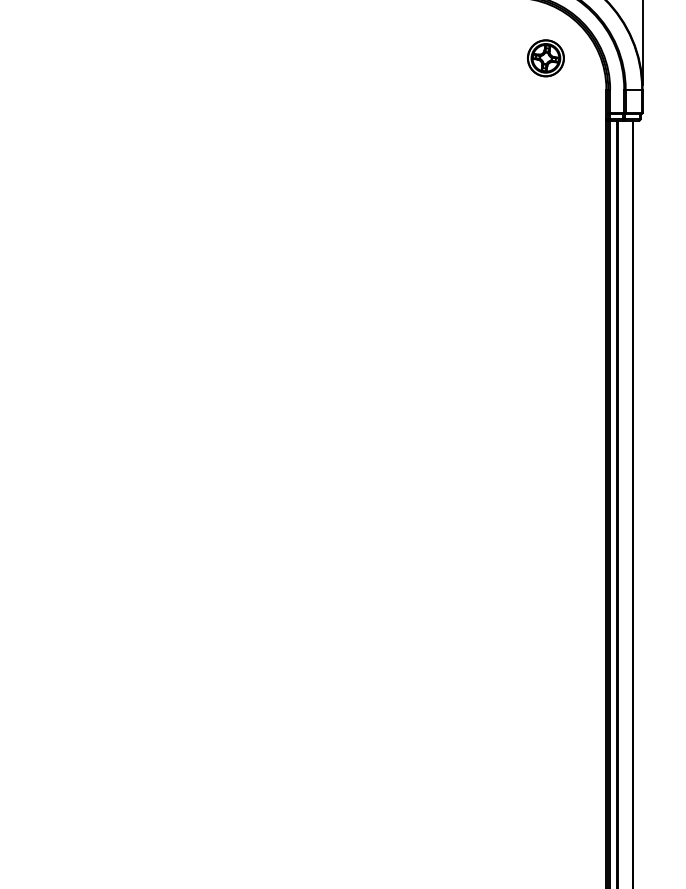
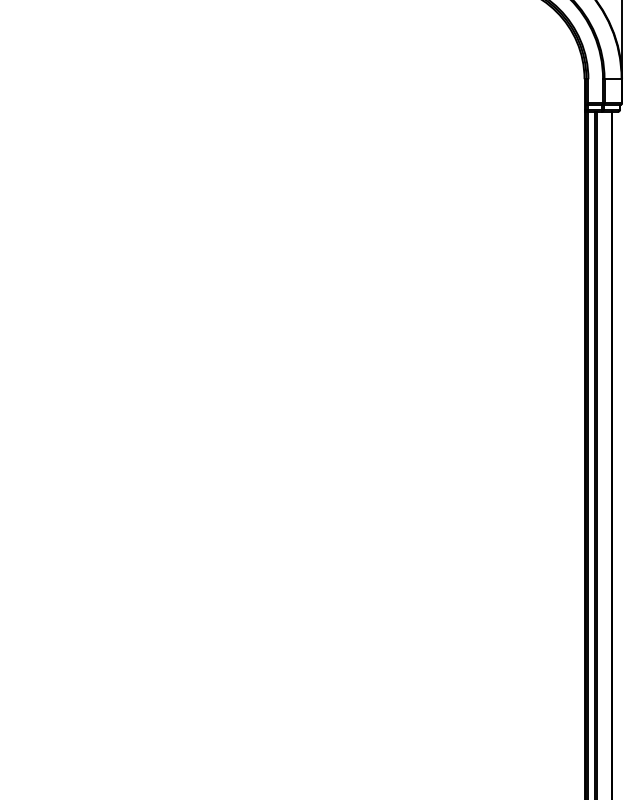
part: (545, 58) -> (521, 46), removed

